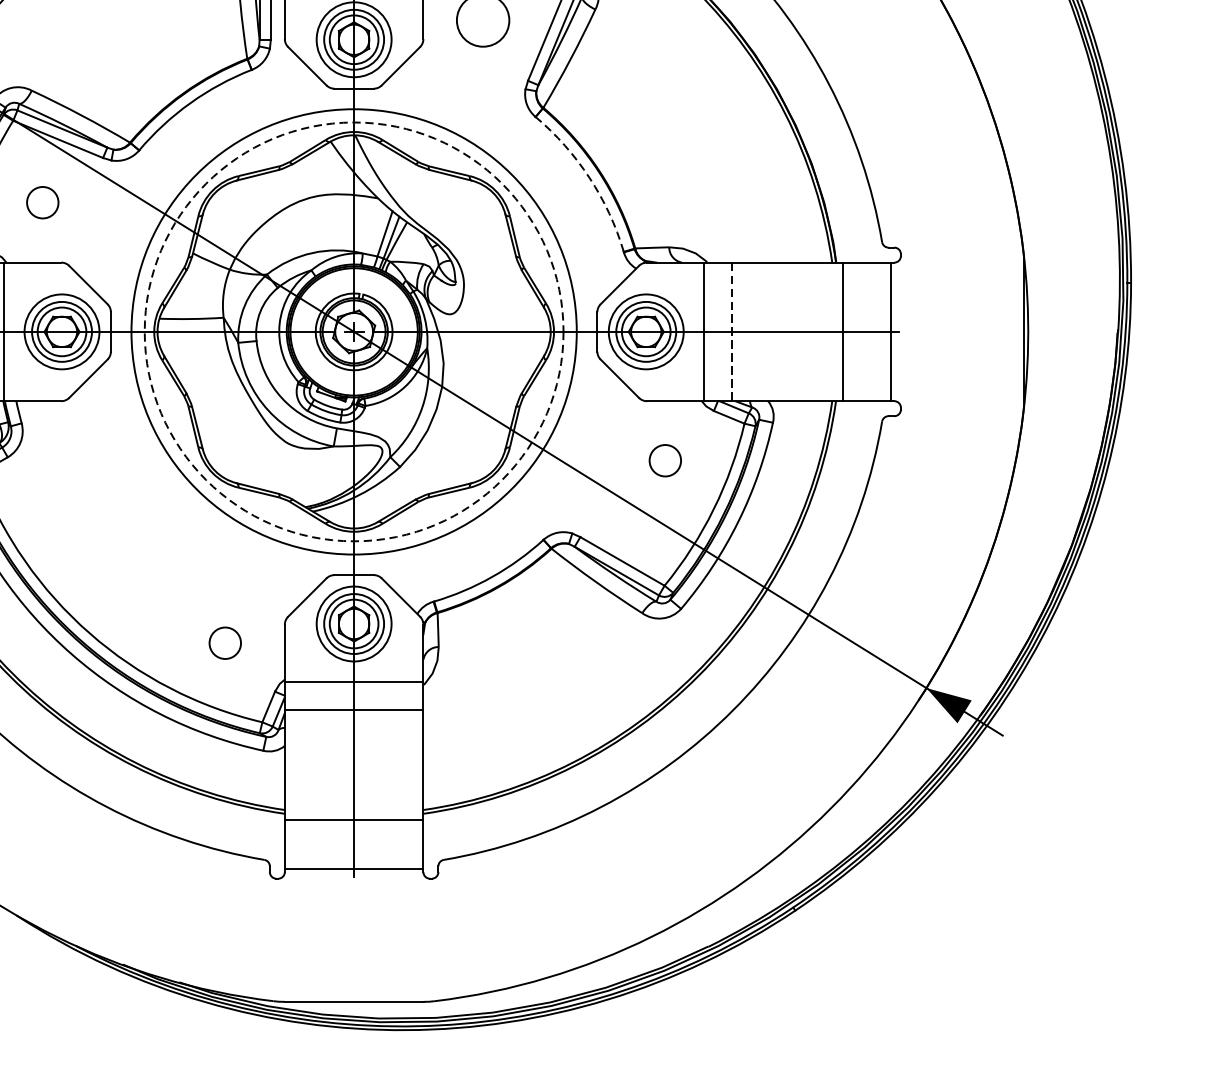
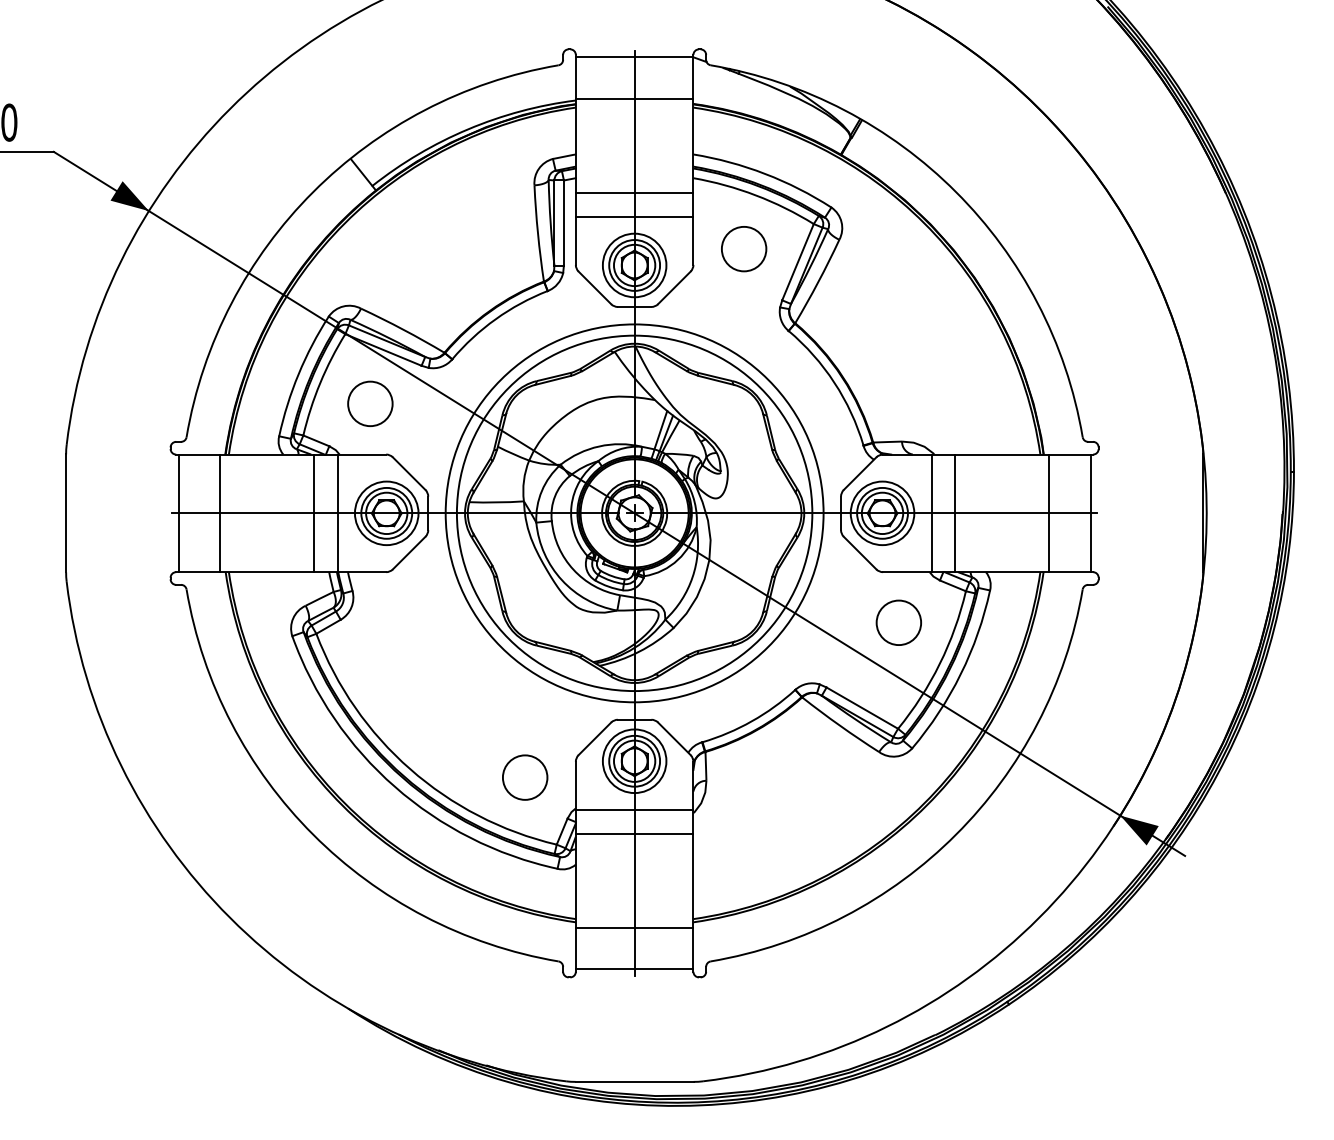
arc: (589, 177) -> (834, 382), dashed -> solid
circle: (42, 202) -> (370, 403), size x1.67
circle: (353, 332) -> (634, 513), dashed -> solid
line: (732, 332) -> (955, 513), dashed -> solid
circle: (665, 460) -> (898, 622), size x1.67
circle: (225, 643) -> (525, 777), size x1.67

